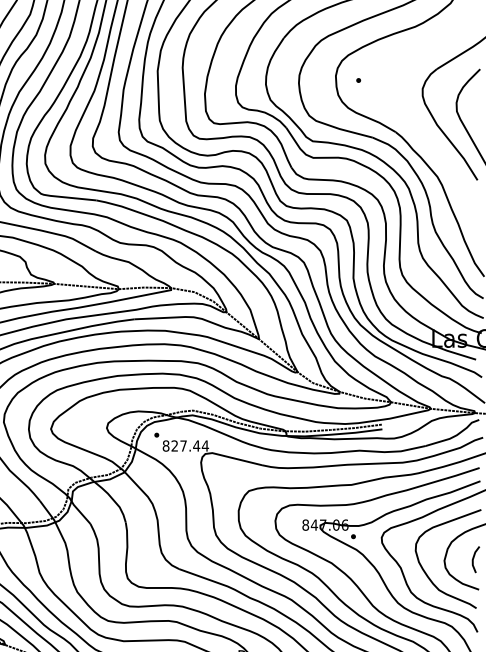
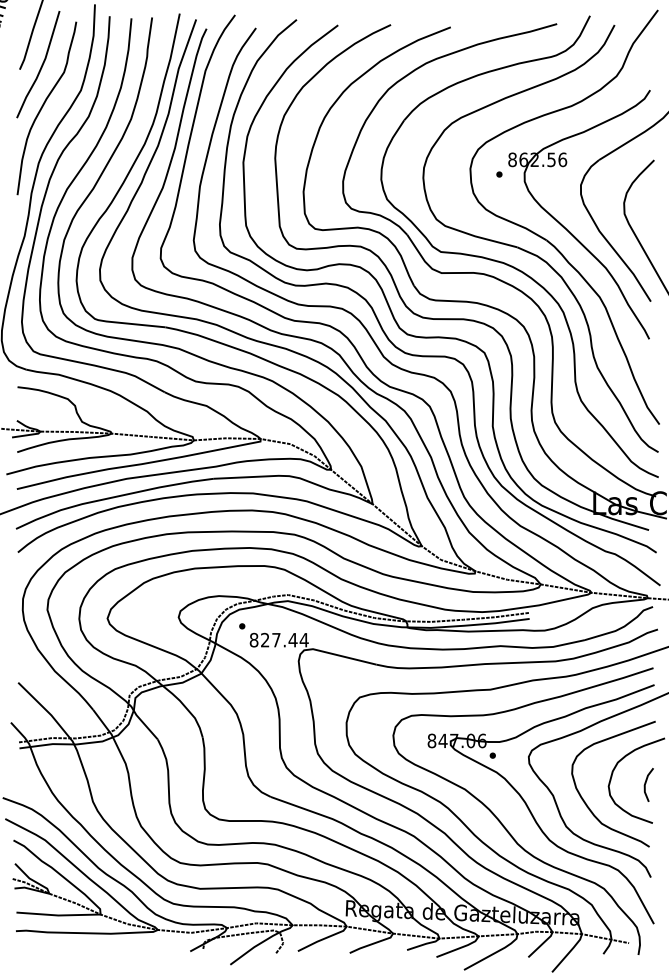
part: (413, 124) -> (569, 230), added

